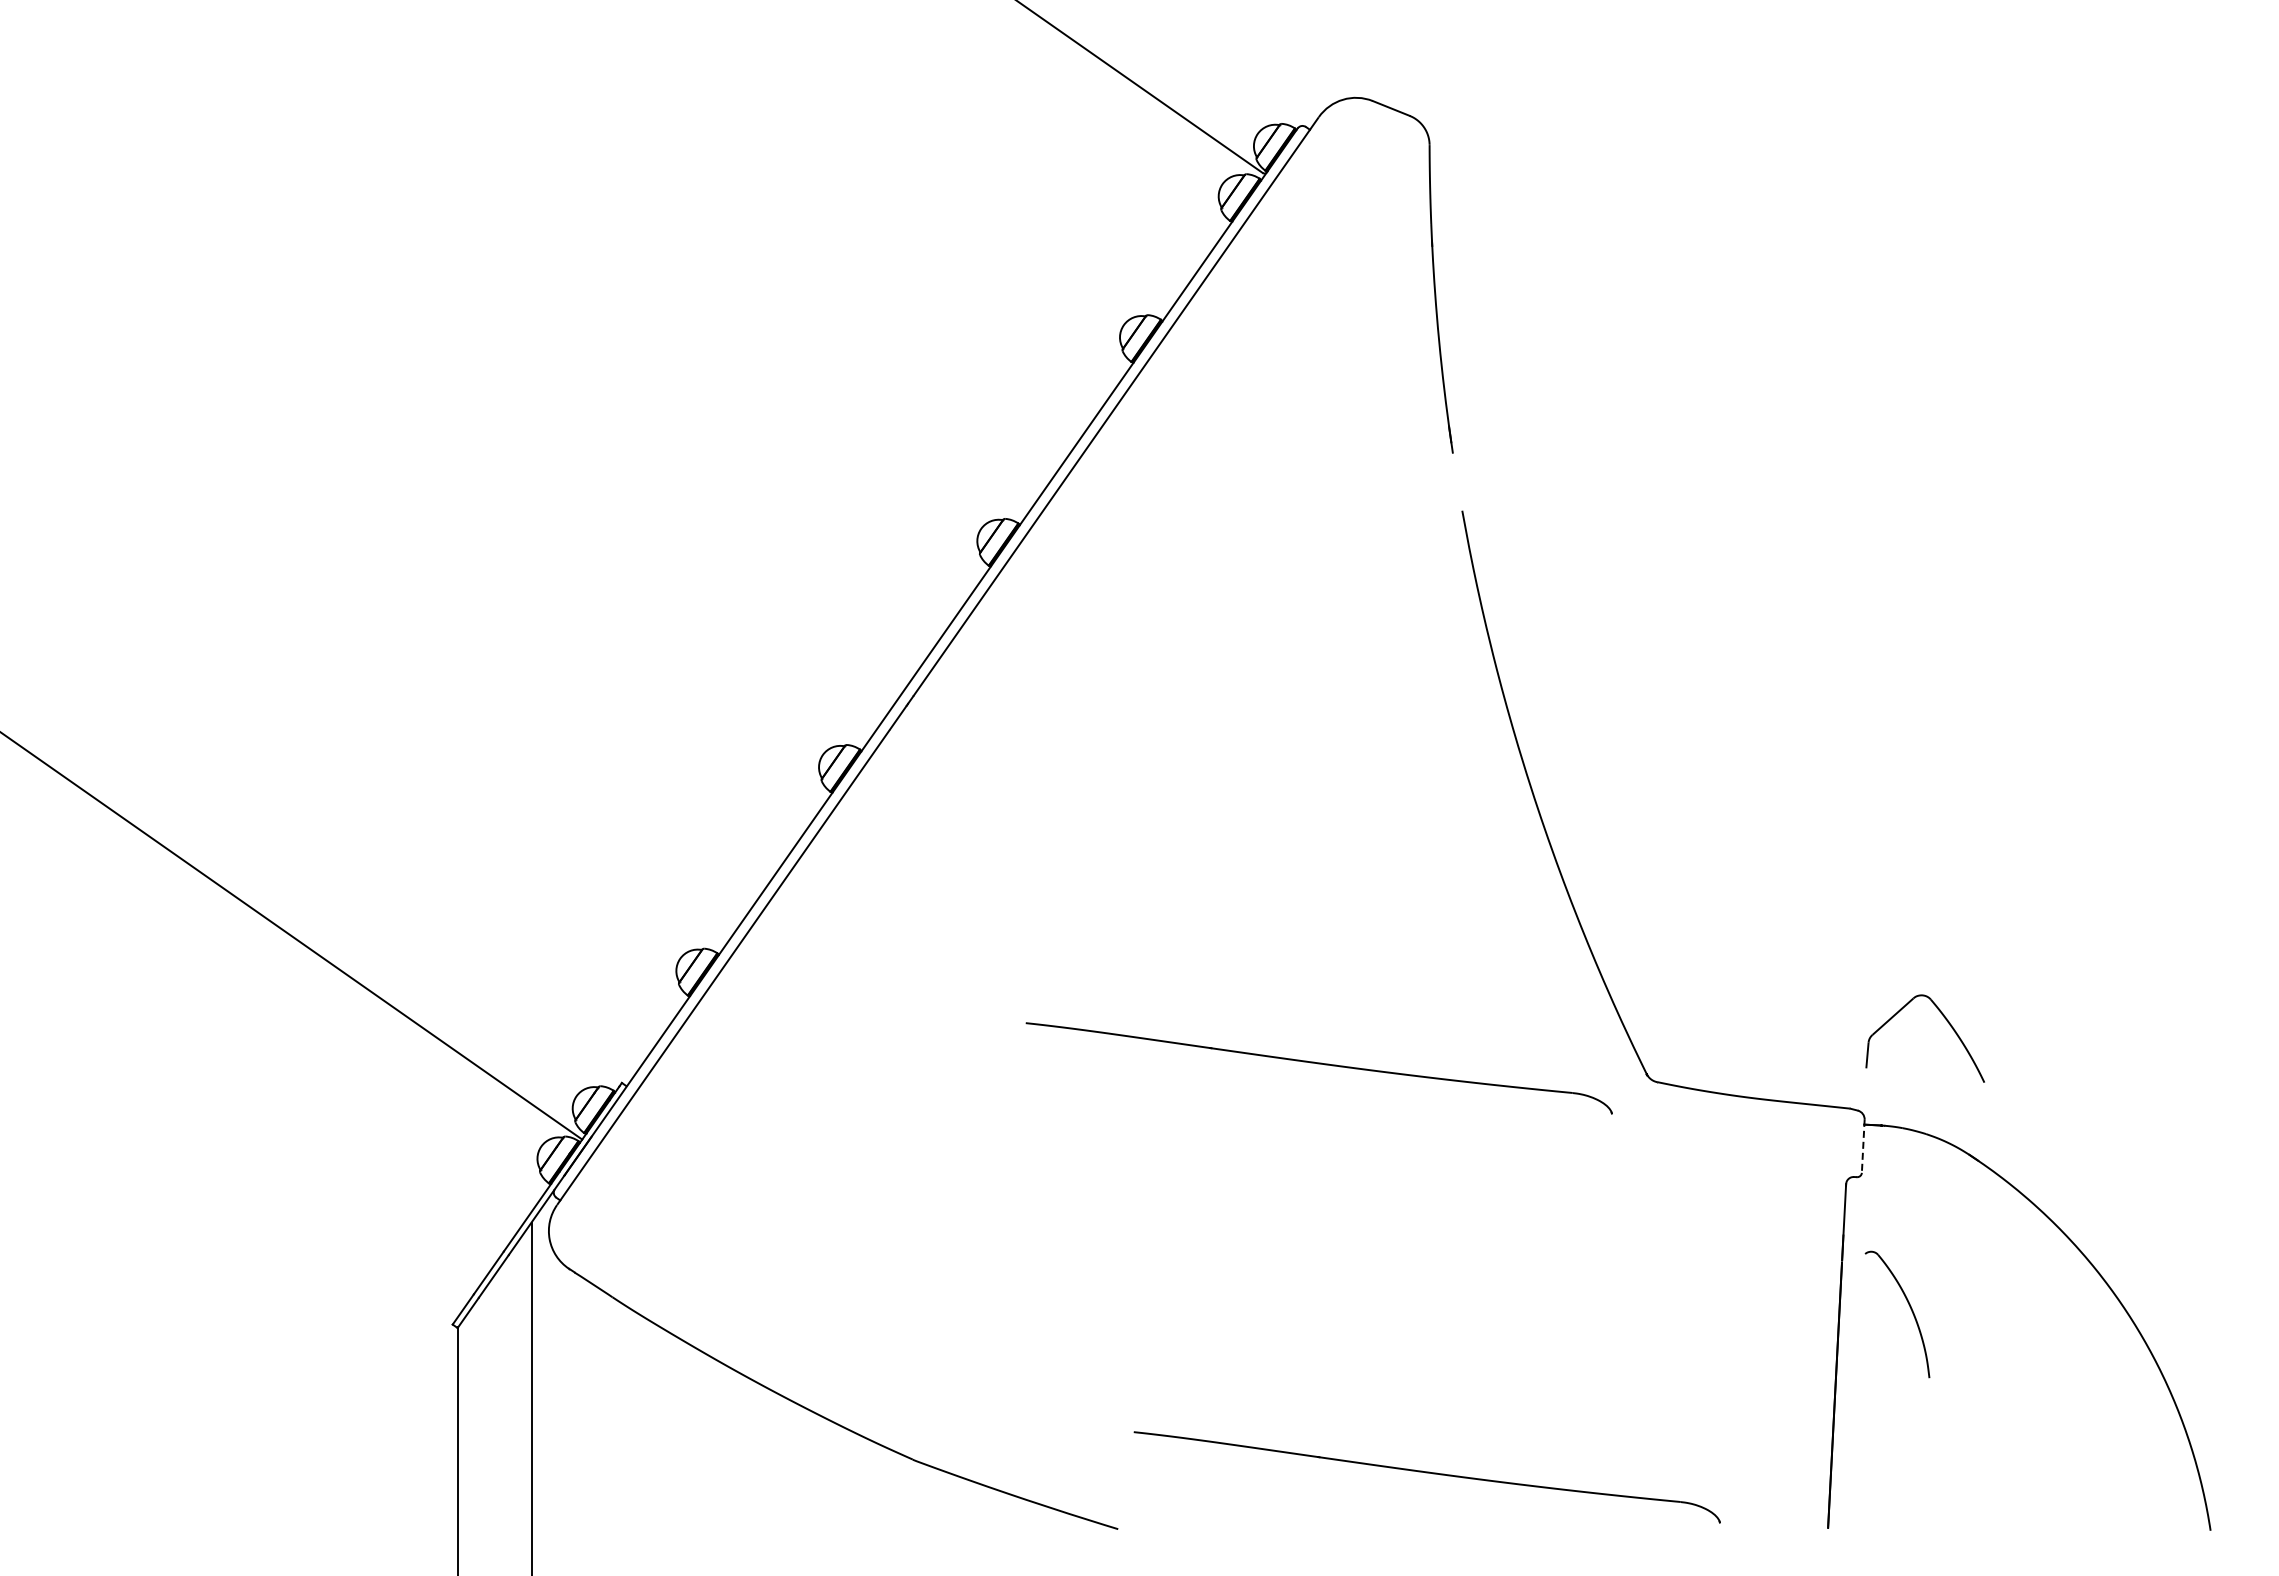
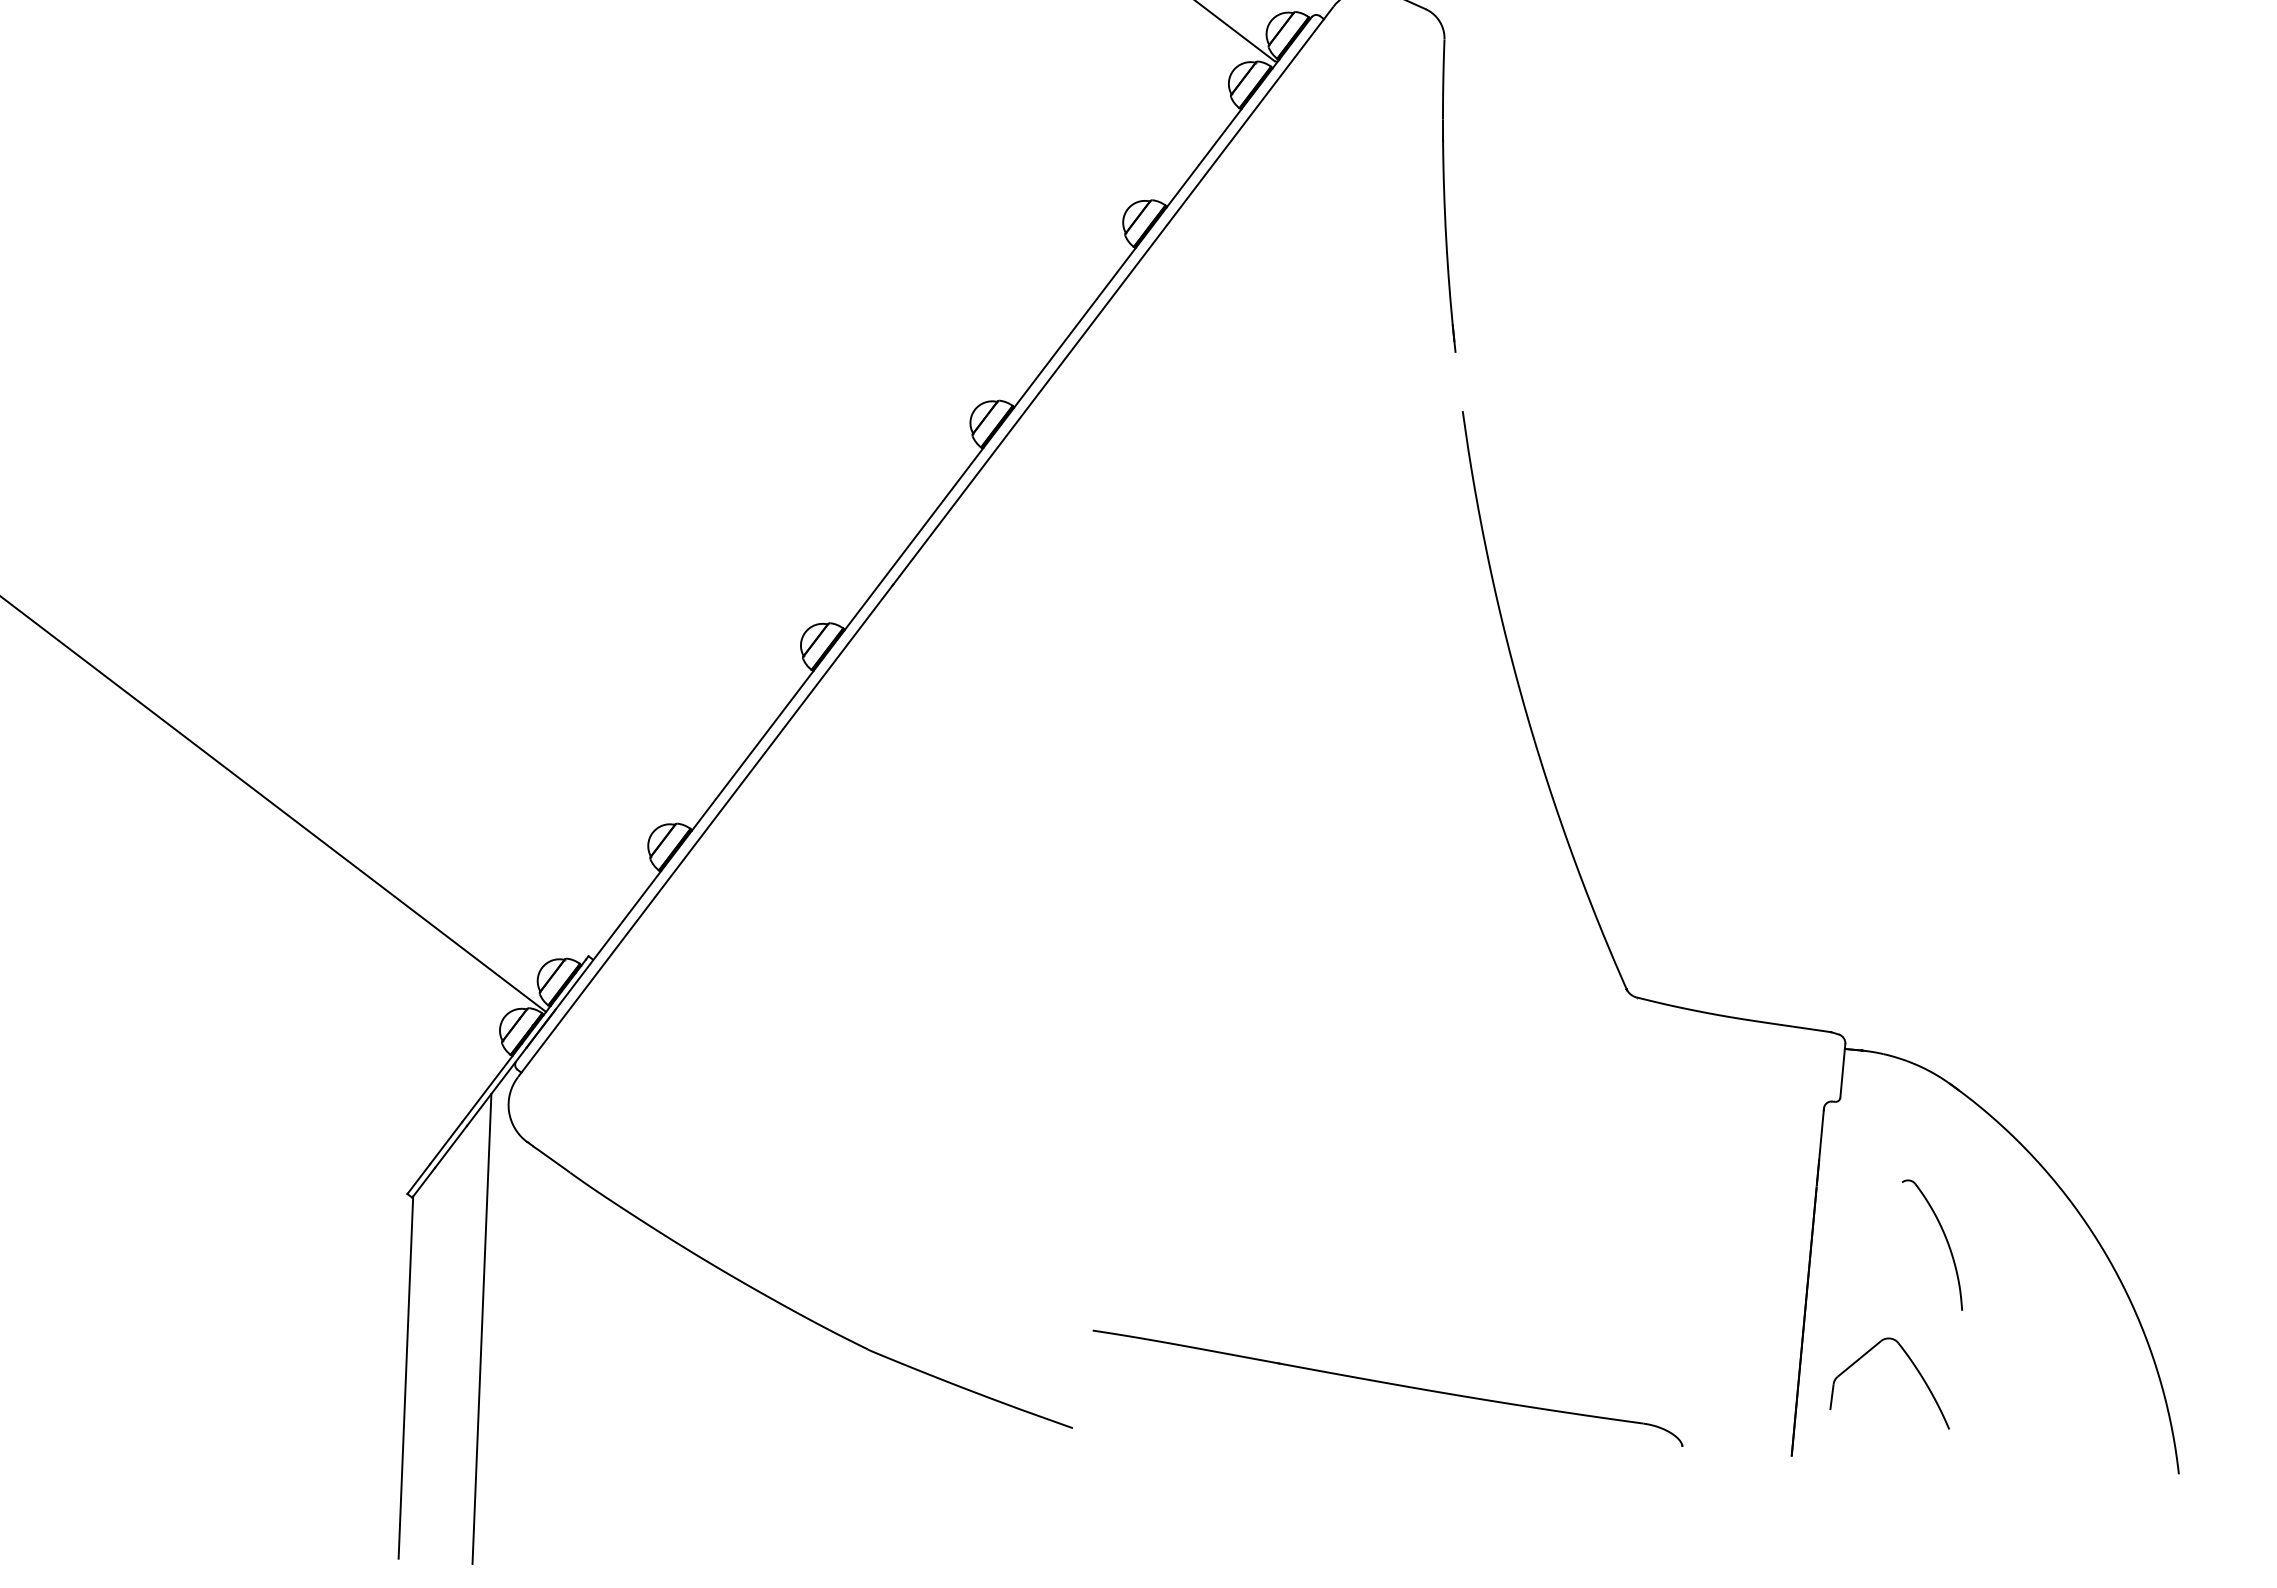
part: (1947, 1022) -> (1914, 1367), moved
part: (1318, 1068) -> (1294, 969), removed
line: (1863, 1146) -> (1843, 1071), dashed -> solid
part: (1909, 1307) -> (1944, 1238), moved

